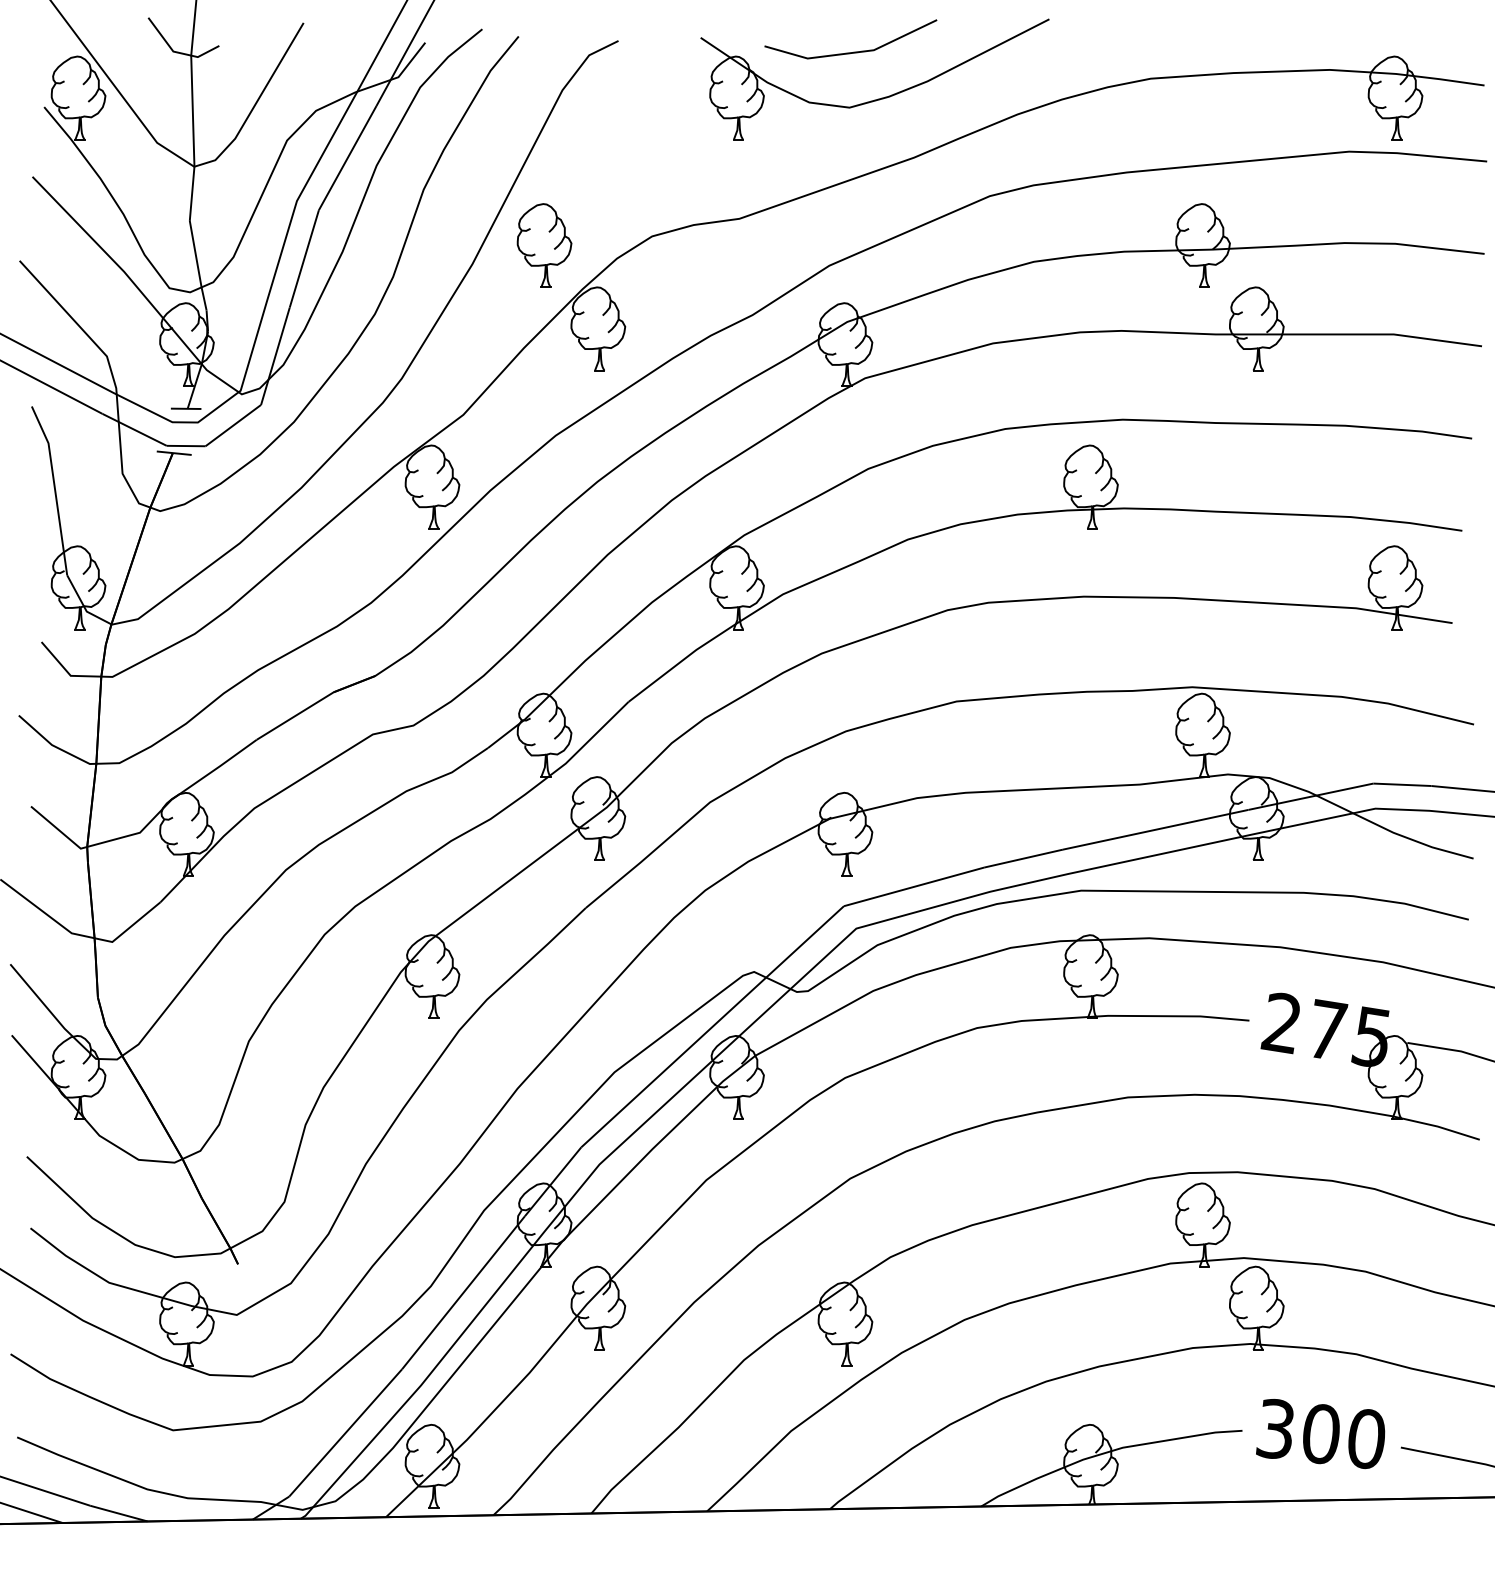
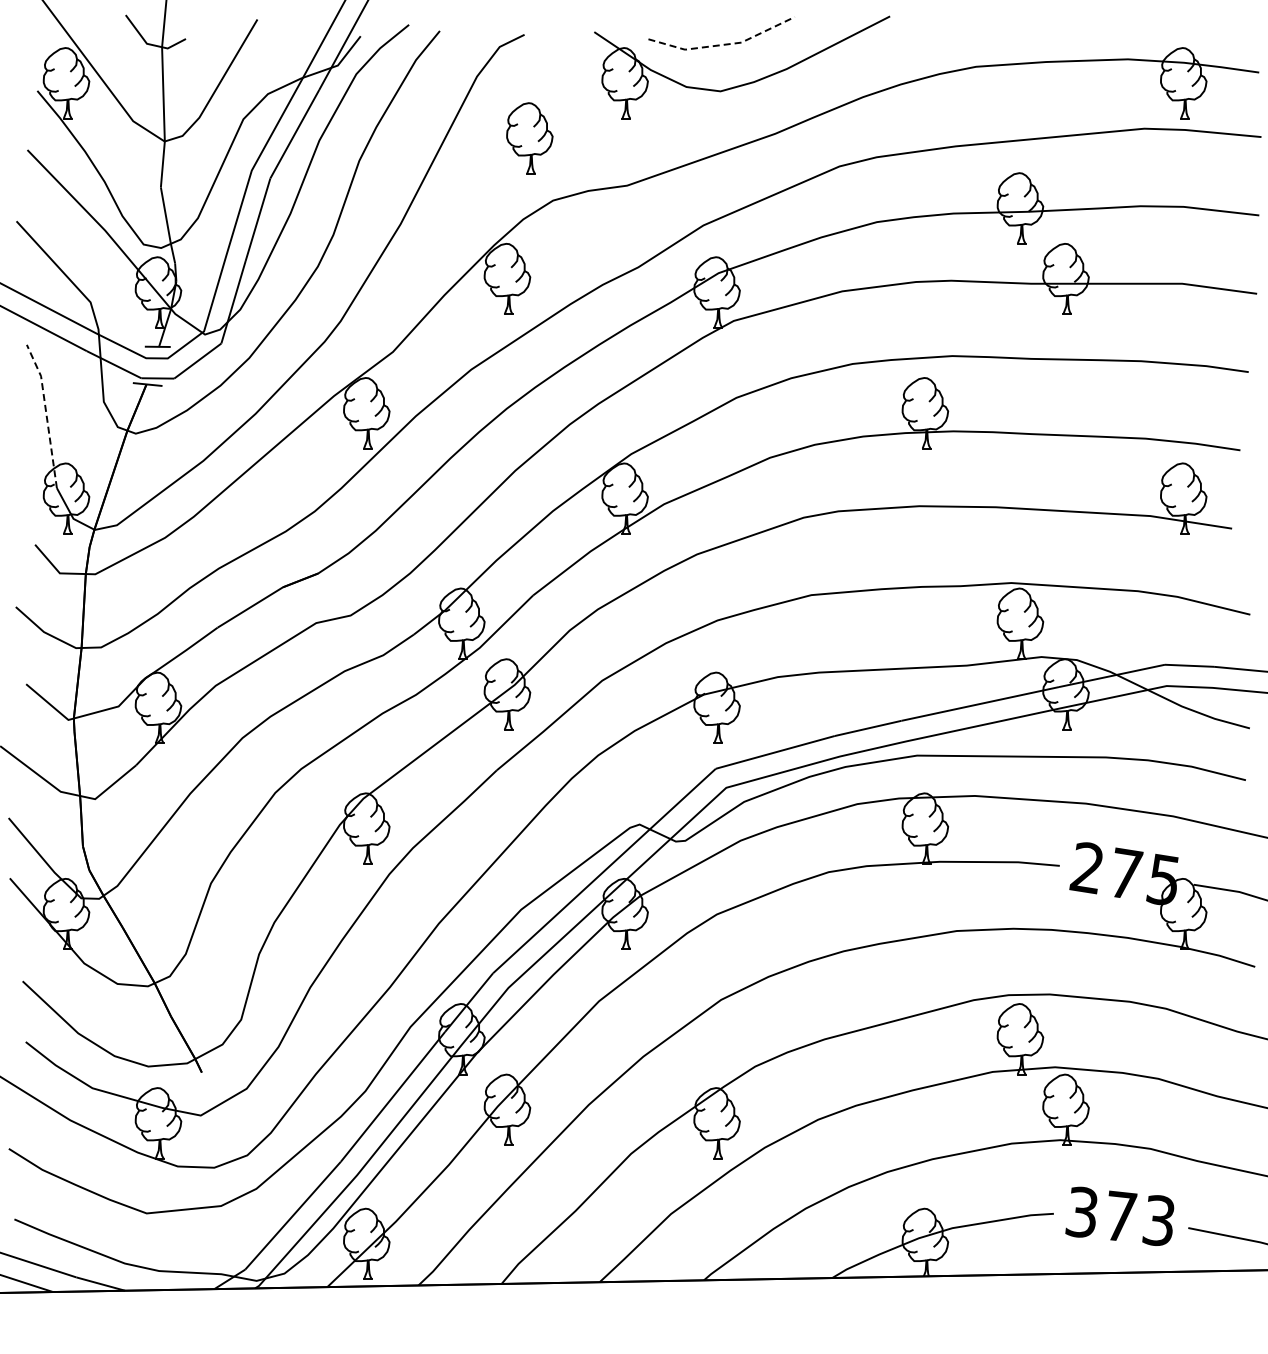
line: (853, 52) -> (723, 44), solid -> dashed
part: (544, 245) -> (529, 138), moved
line: (54, 488) -> (46, 414), solid -> dashed
text: (1343, 1436) -> (1139, 1218), 300 -> 373

